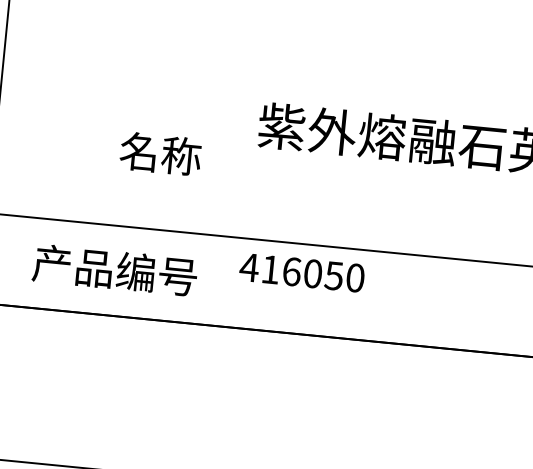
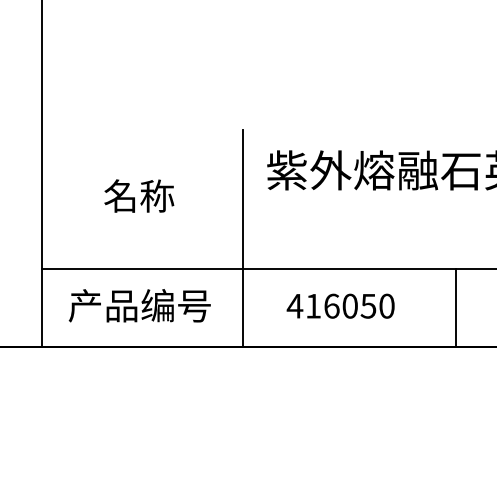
text: (161, 153) -> (139, 195), moved
line: (224, 200) -> (243, 238), added
text: (114, 269) -> (139, 305), moved
text: (301, 271) -> (340, 305), moved
line: (460, 304) -> (455, 308), added

